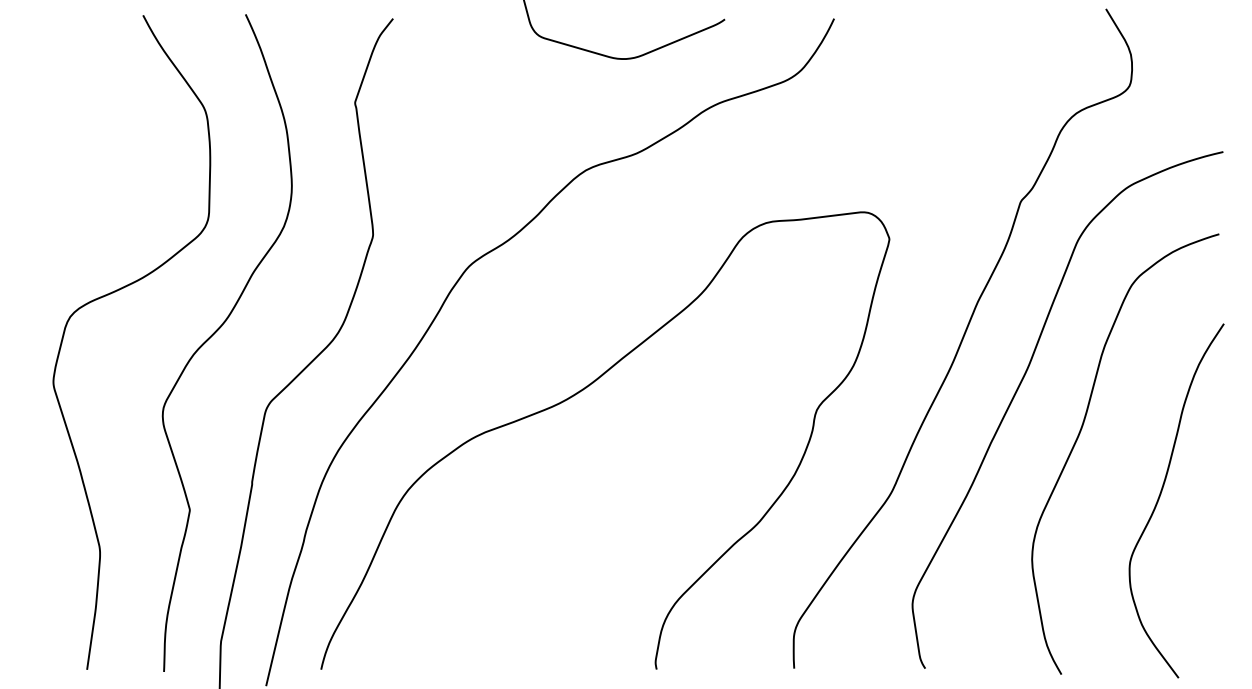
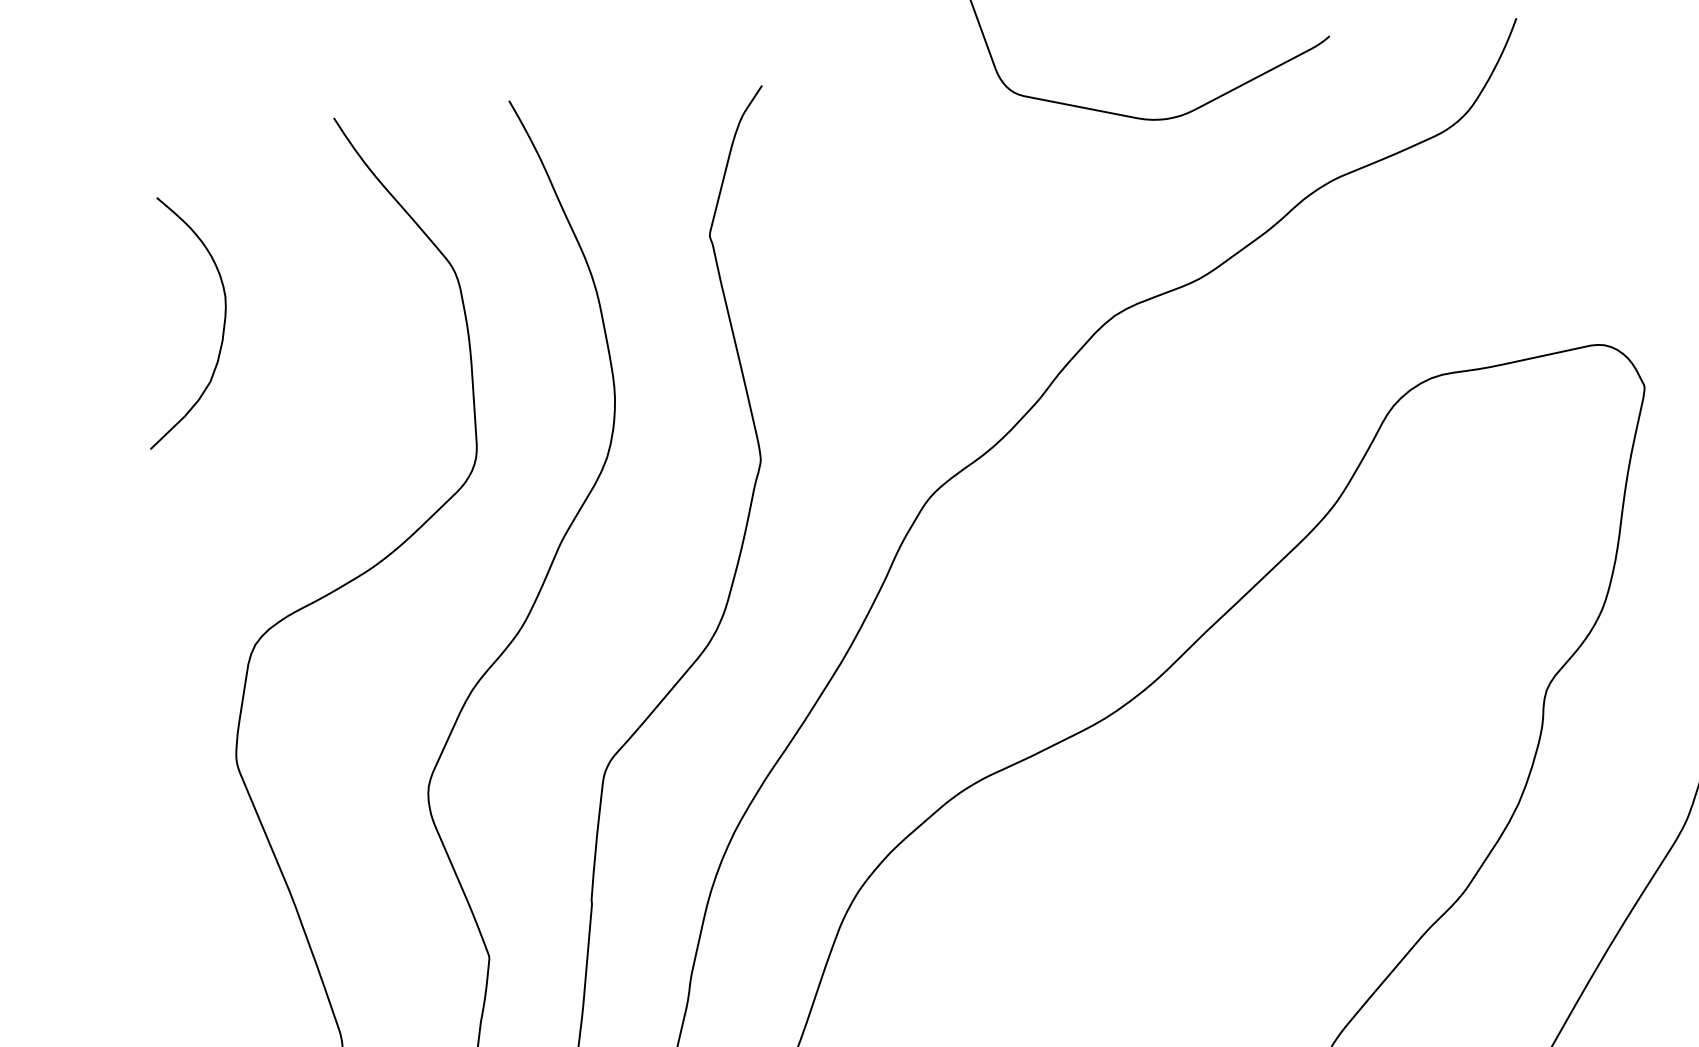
curve: (67, 130) -> (222, 326), added

